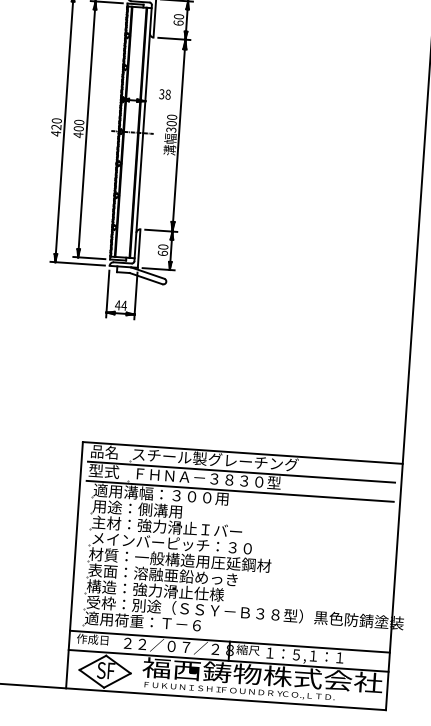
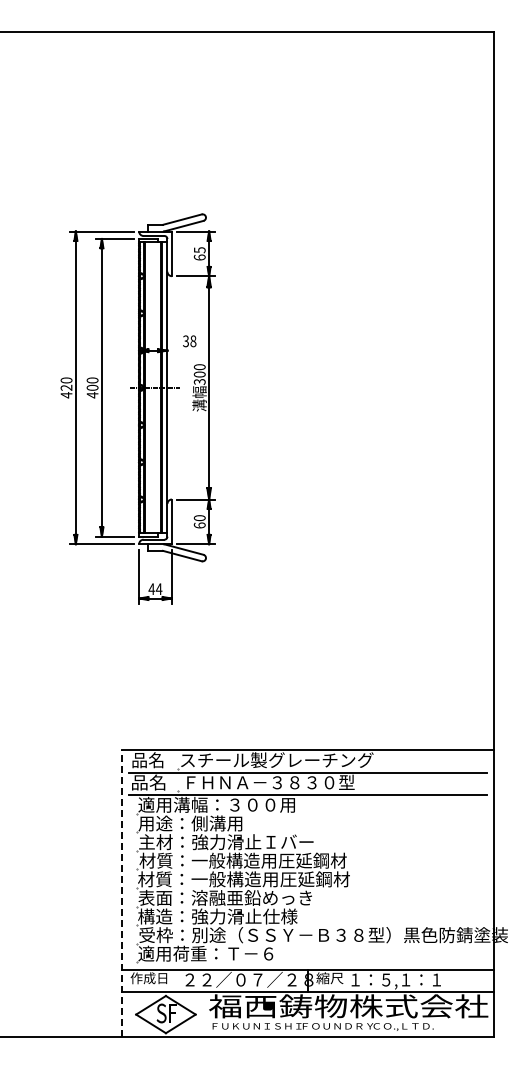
text: (178, 17) -> (199, 250), 60 -> 65
text: (103, 471) -> (148, 782), 型式 -> 品名
text: (179, 543) -> (242, 860), メインバーピッチ：３０ -> 材質：一般構造用圧延鋼材
line: (74, 565) -> (122, 893), solid -> dashed

